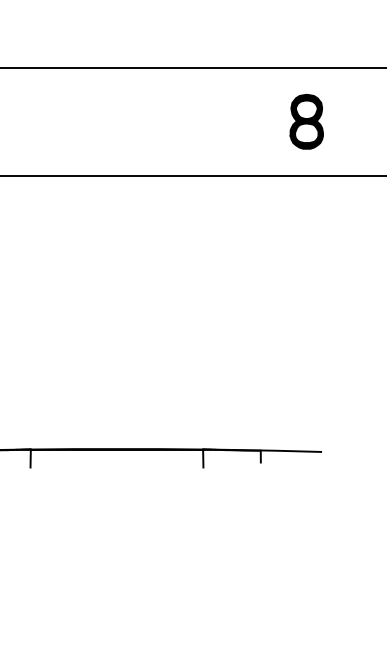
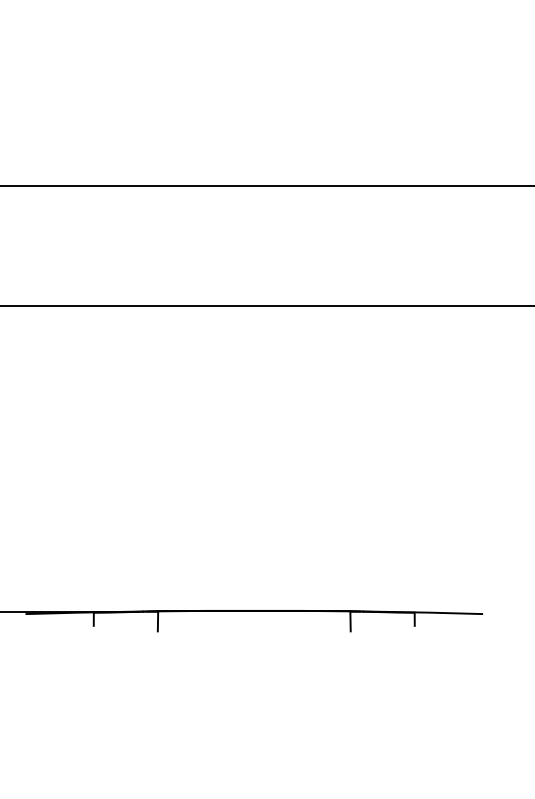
part: (306, 121) -> (465, 245), removed

